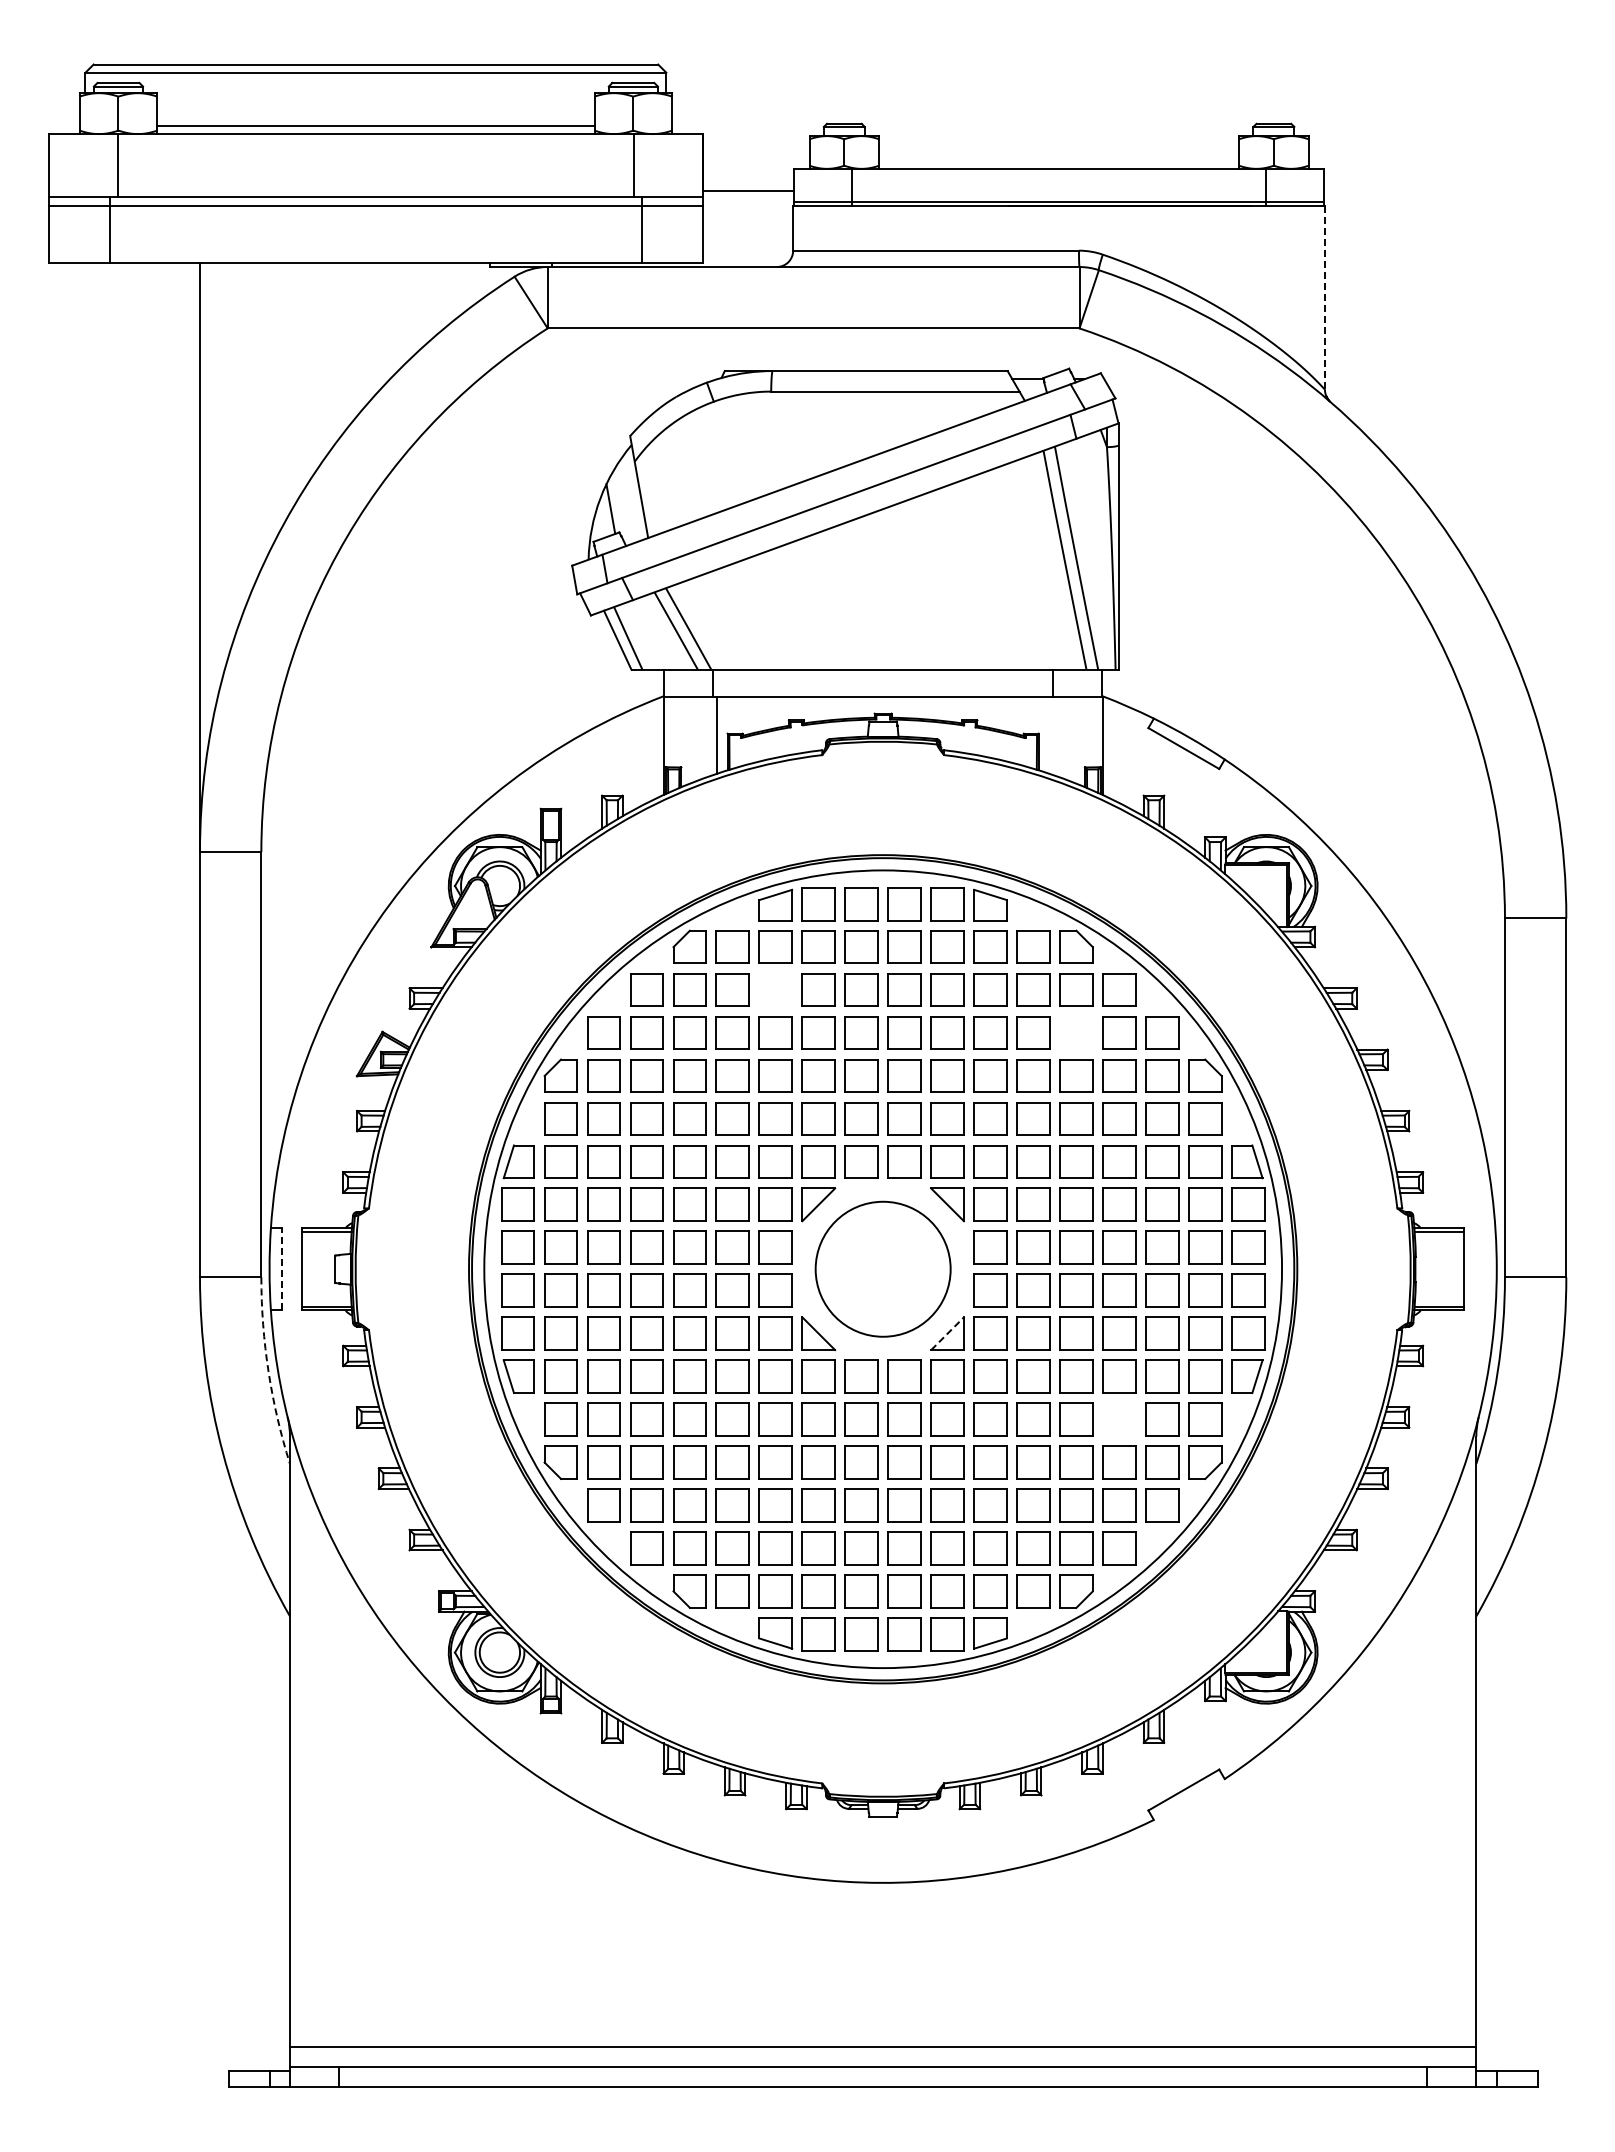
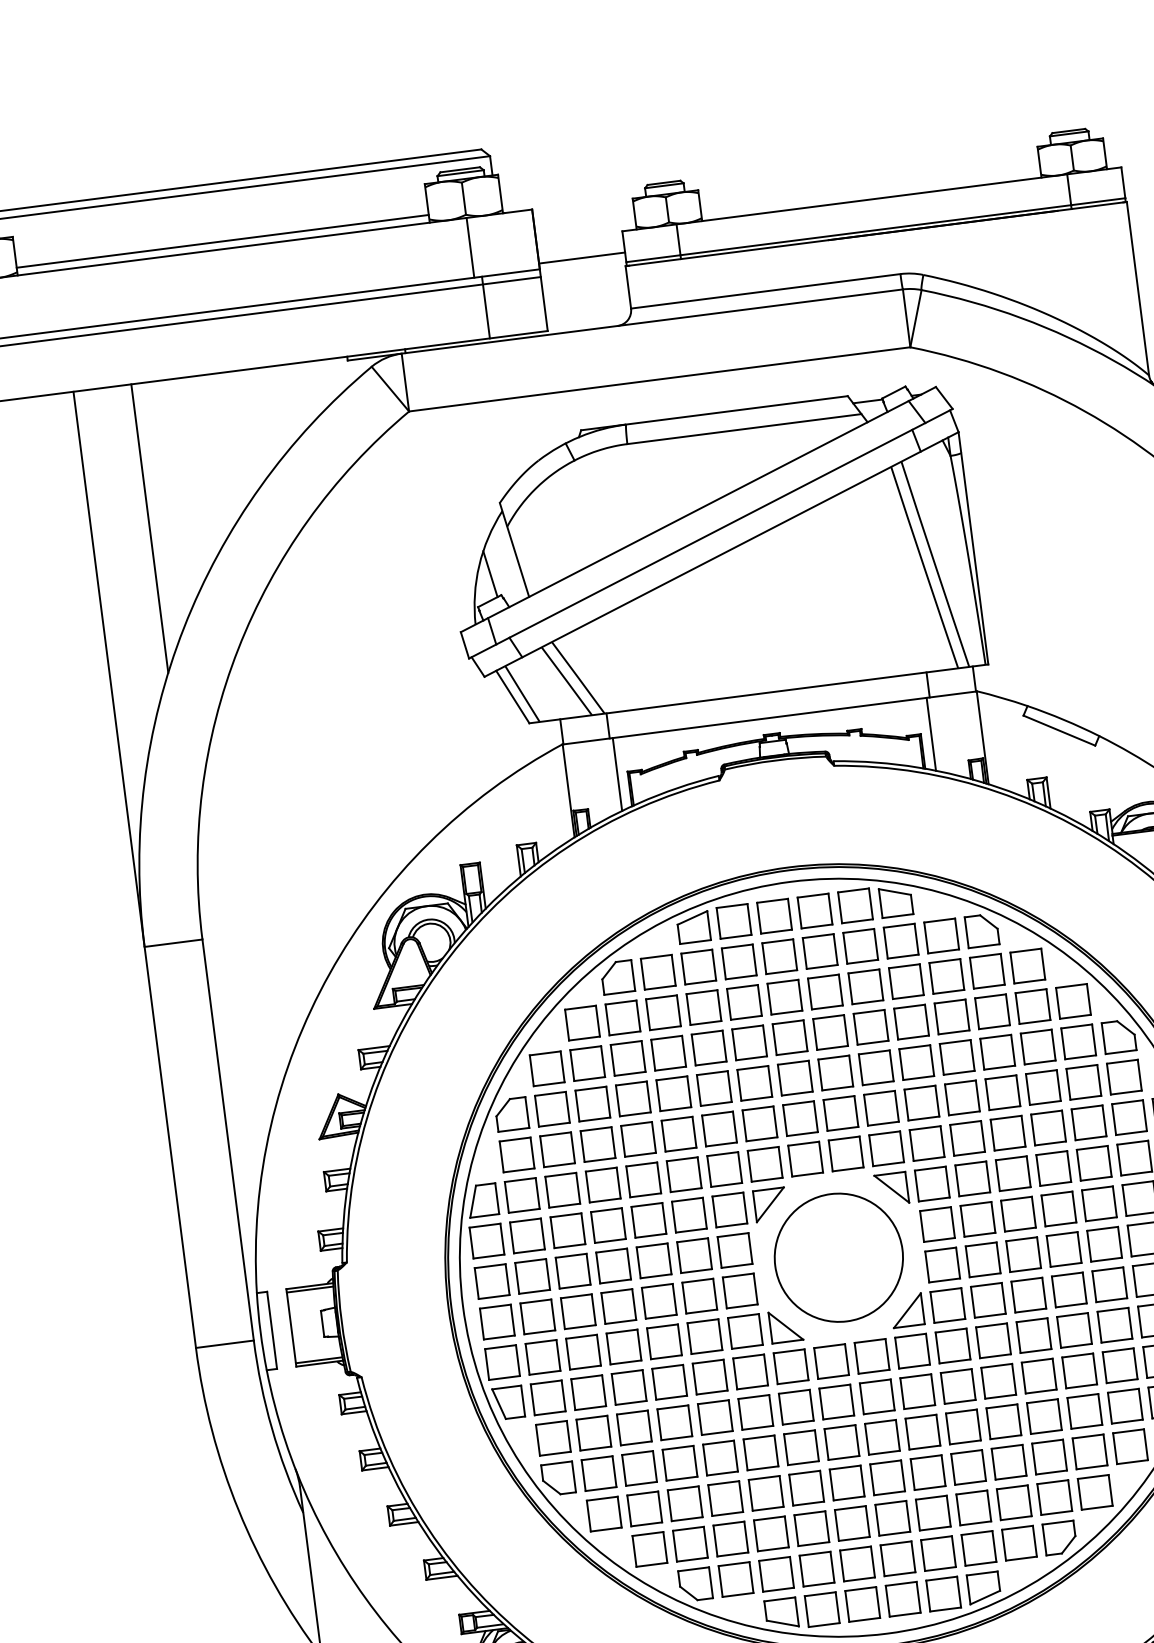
line: (1324, 298) -> (1137, 289), dashed -> solid
line: (261, 415) -> (149, 528), added
line: (1049, 734) -> (931, 733), added
part: (775, 989) -> (703, 1007), added
part: (1076, 1032) -> (992, 1011), added
line: (281, 1269) -> (271, 1330), dashed -> solid
line: (947, 1333) -> (907, 1310), dashed -> solid
arc: (268, 1371) -> (271, 1428), dashed -> solid
part: (1119, 1419) -> (1079, 1370), added

